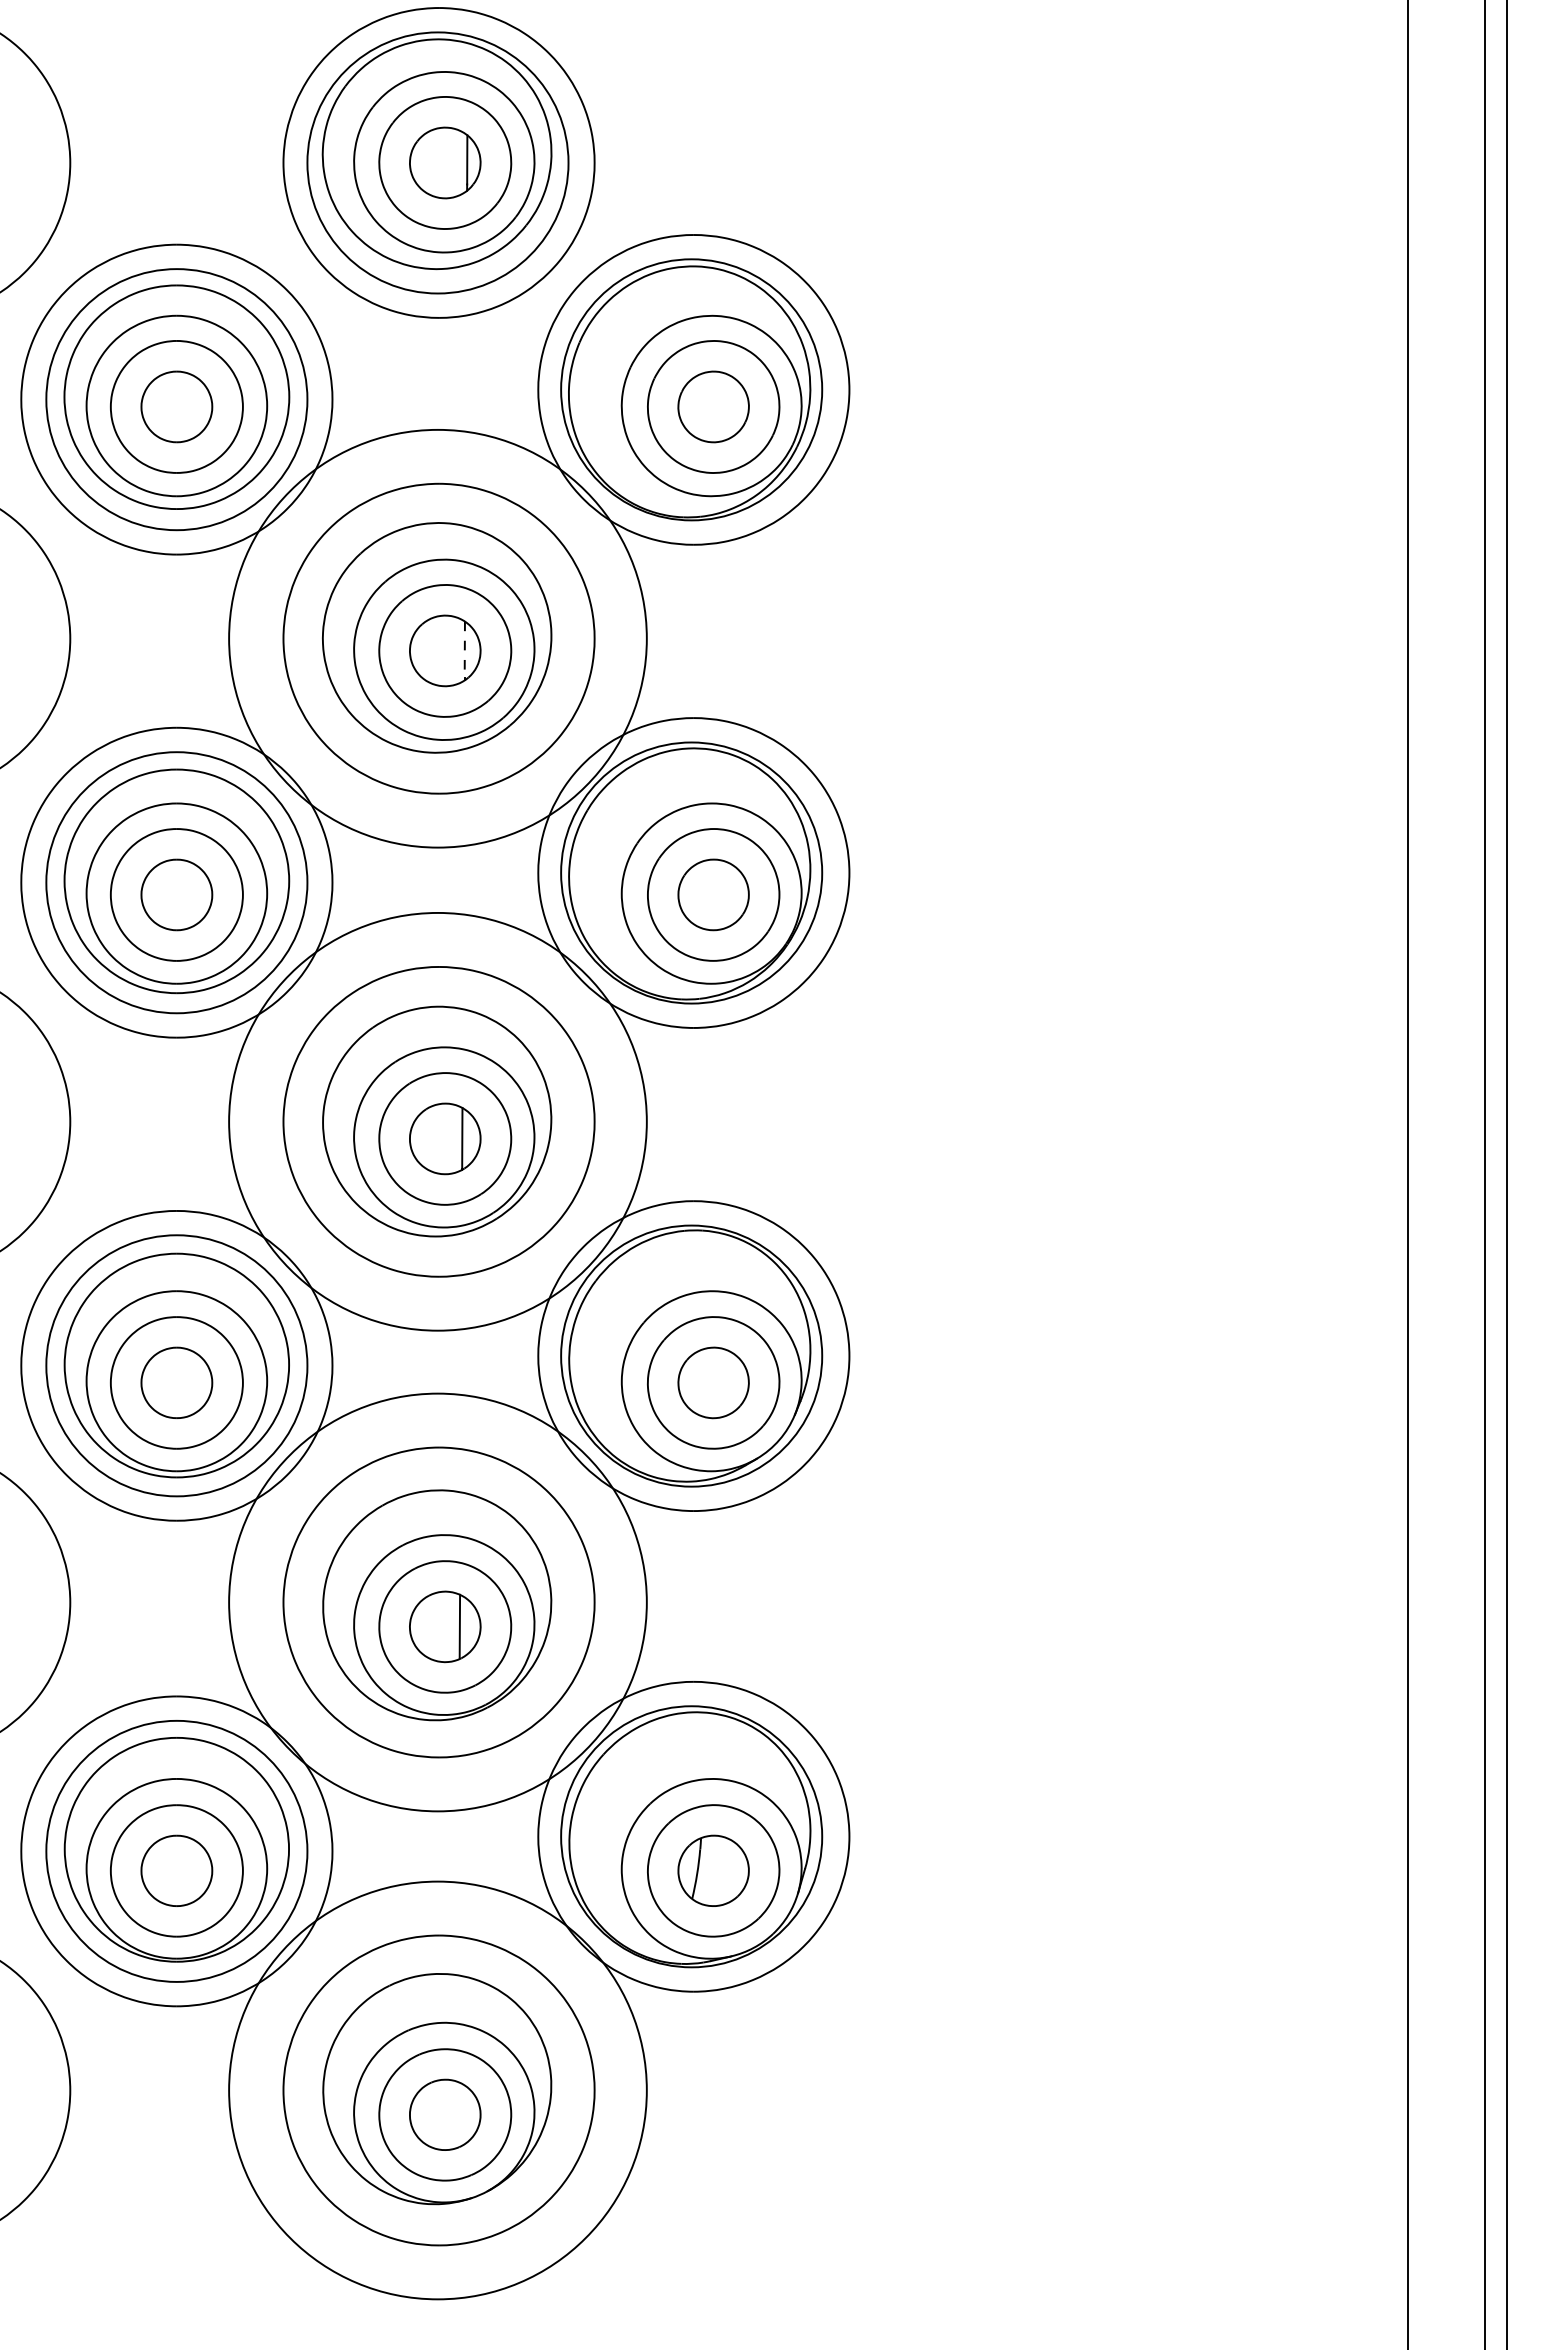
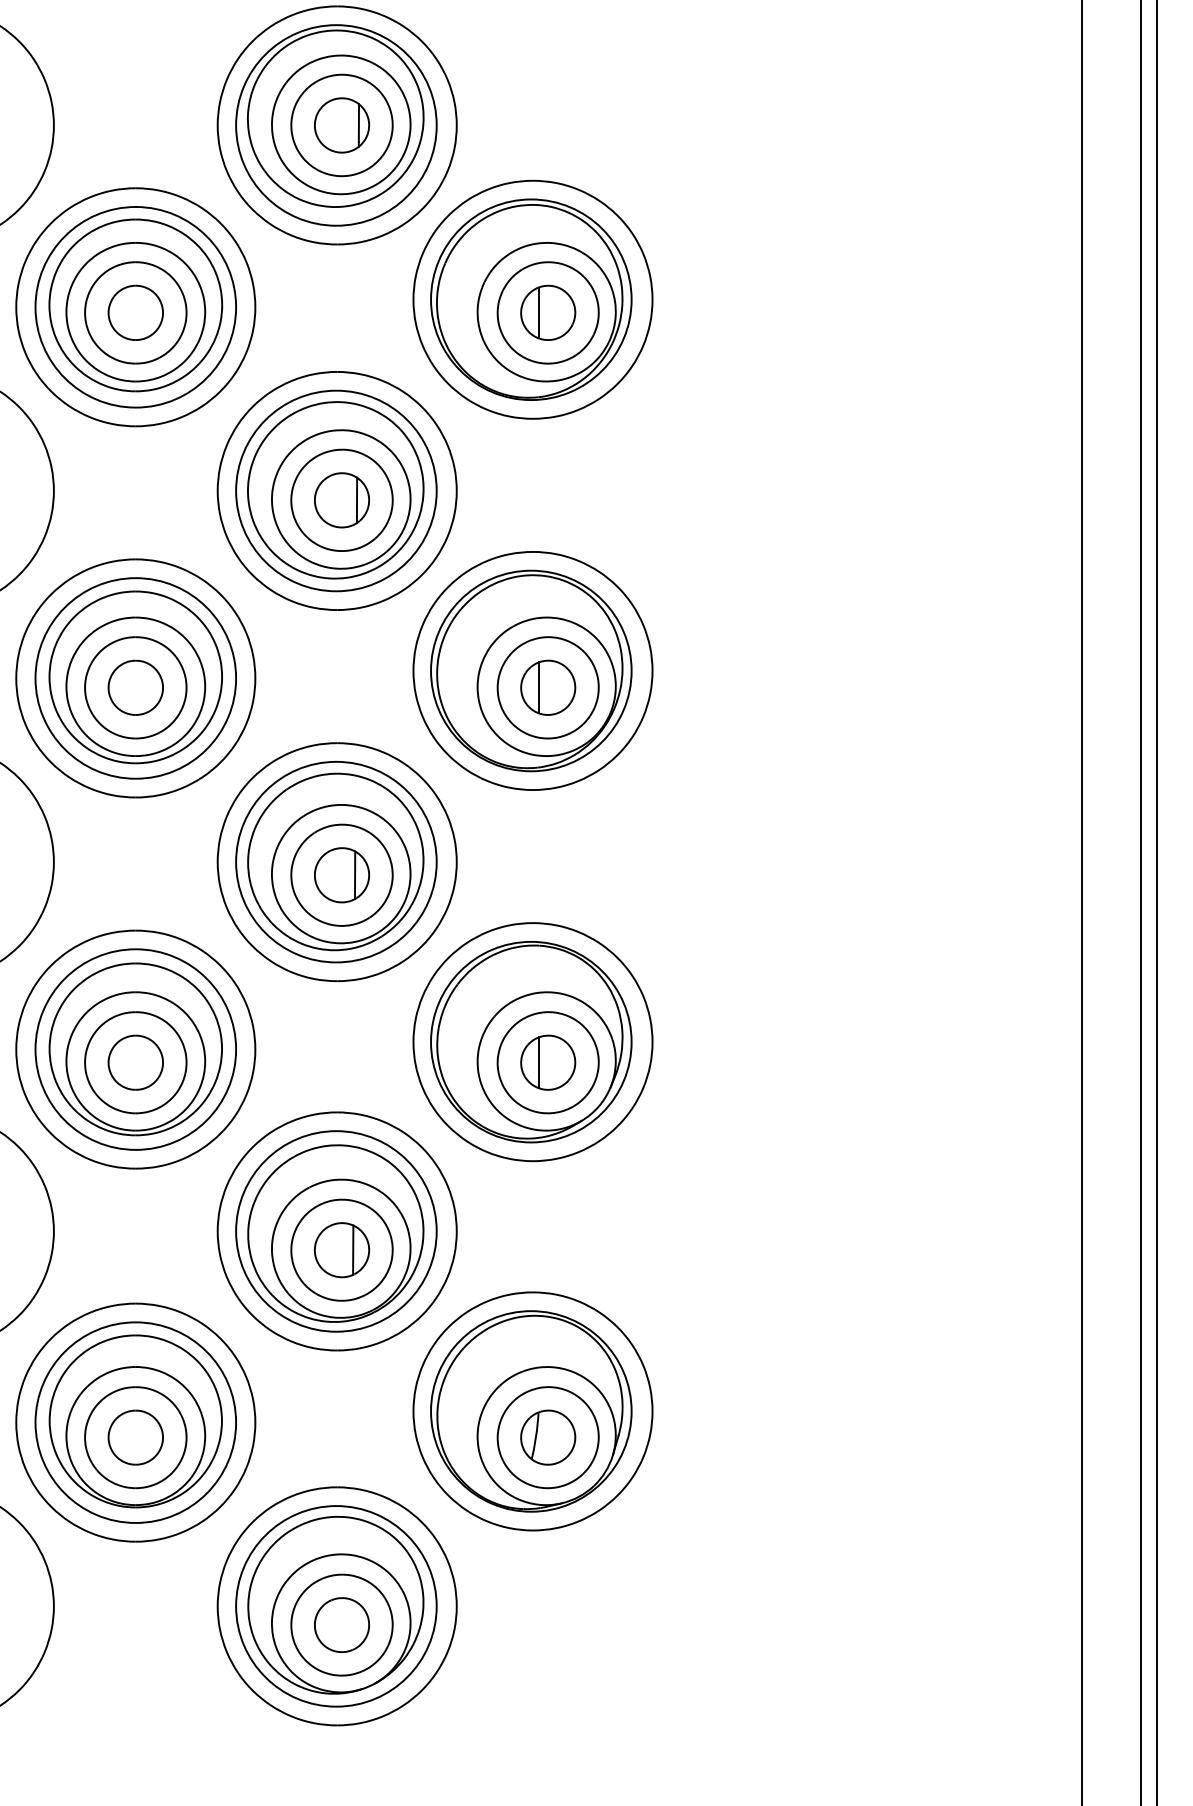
line: (701, 406) -> (538, 312), added
circle: (437, 638) -> (336, 490), size x0.62
line: (464, 650) -> (356, 500), dashed -> solid
line: (701, 894) -> (538, 687), added
circle: (437, 1121) -> (336, 861), size x0.62
line: (701, 1382) -> (538, 1062), added
circle: (437, 1602) -> (336, 1231), size x0.62
circle: (437, 2090) -> (336, 1606), size x0.62

